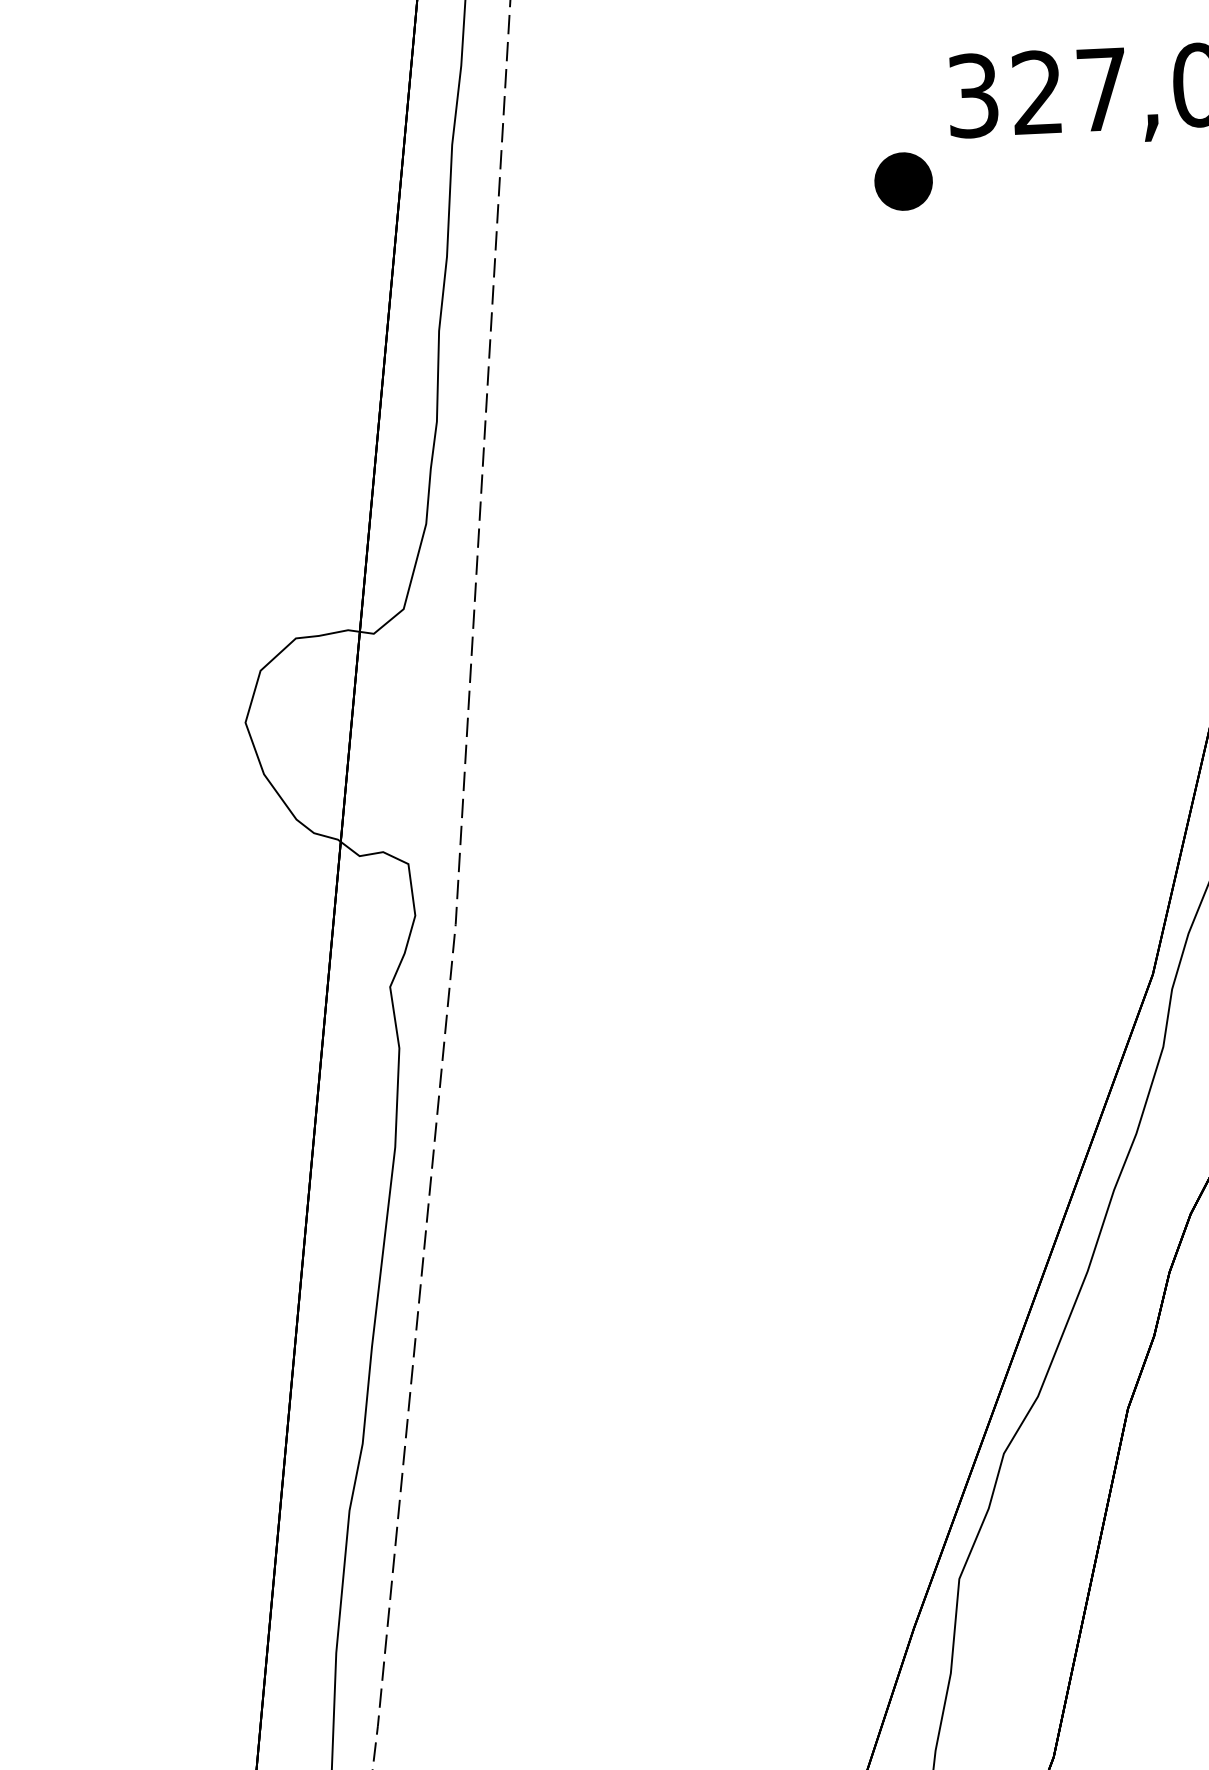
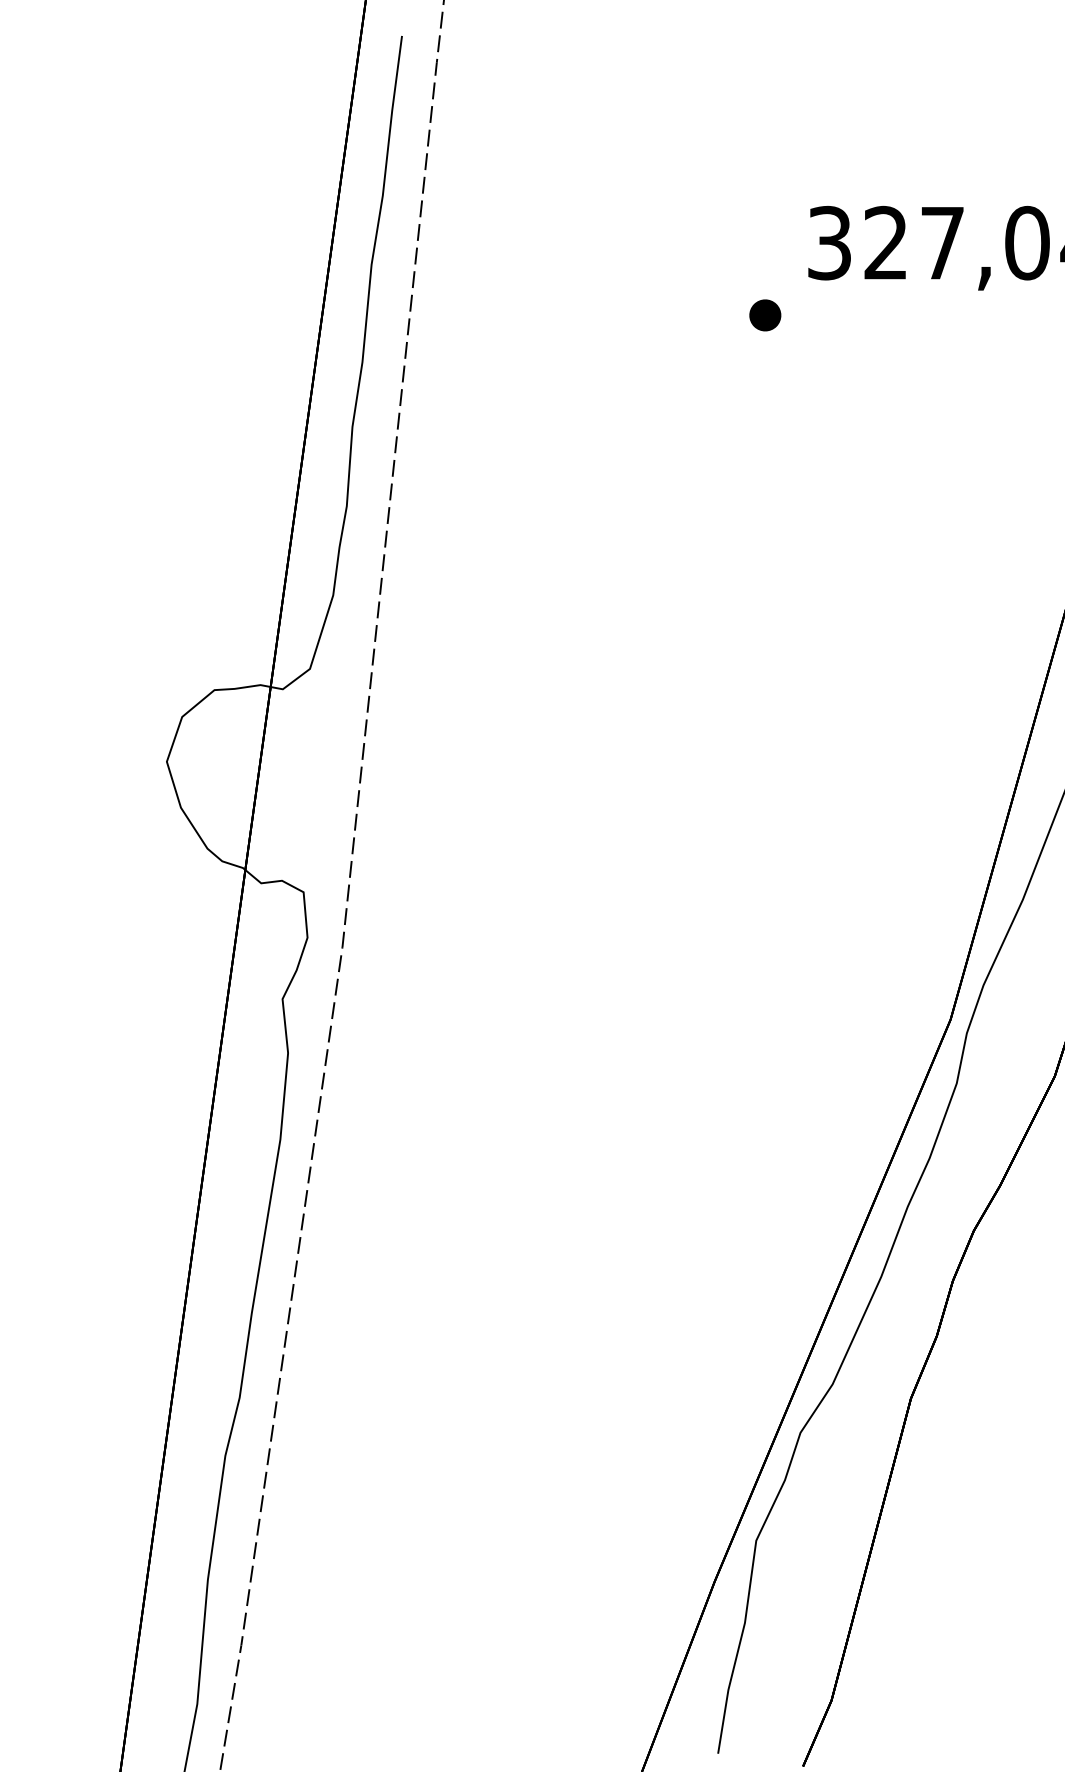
part: (903, 181) -> (765, 315), size x0.62

